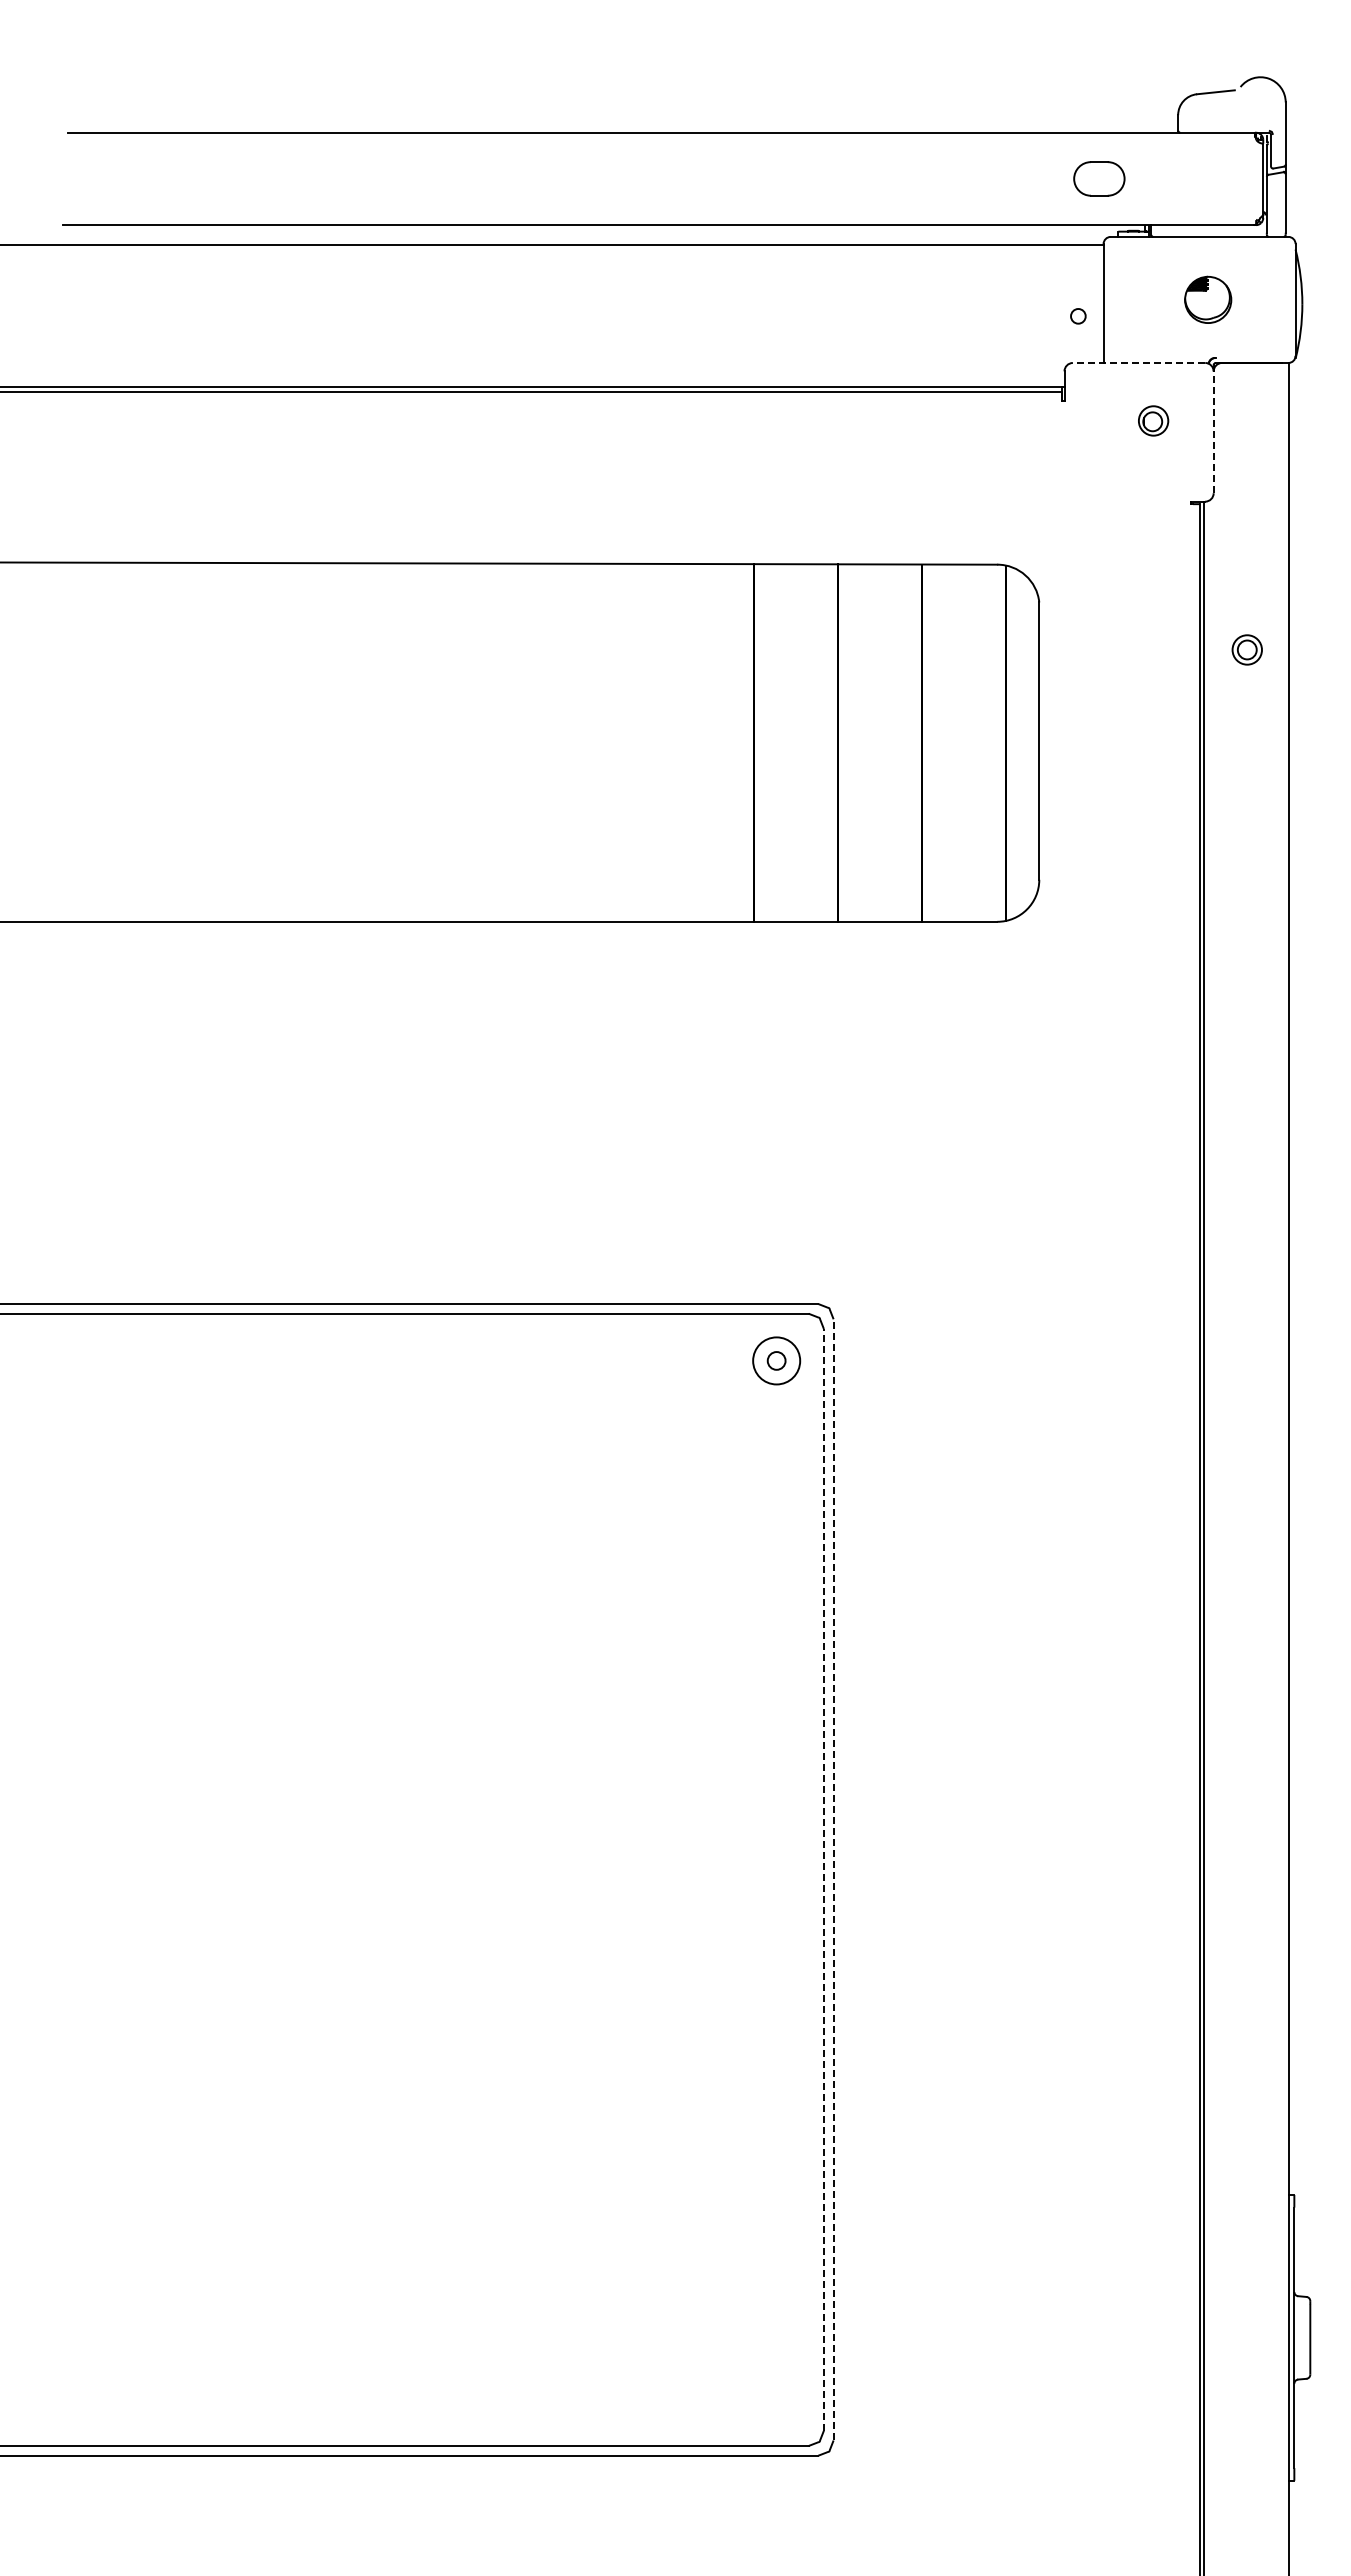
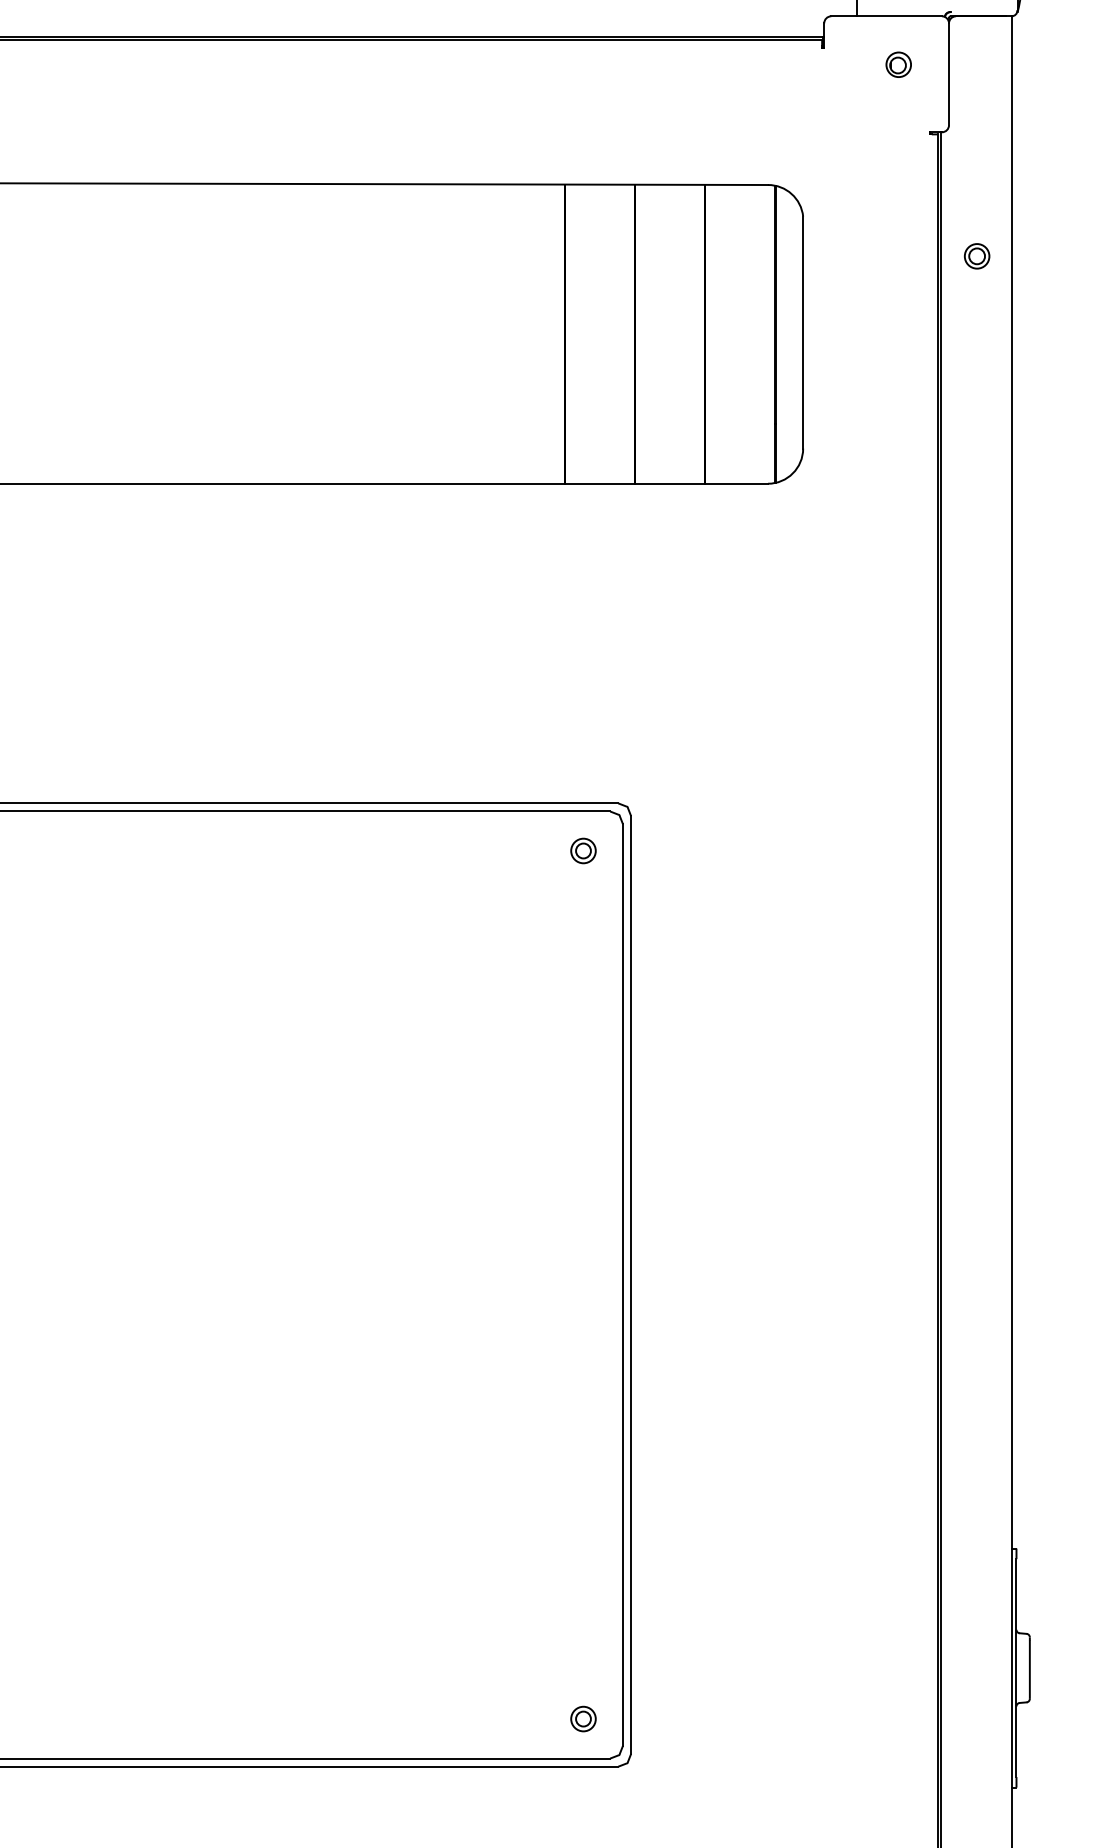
line: (1138, 362) -> (886, 15), dashed -> solid
line: (1213, 432) -> (948, 74), dashed -> solid
circle: (776, 1360) -> (583, 850), size x0.62
line: (823, 1879) -> (622, 1284), dashed -> solid
line: (833, 1879) -> (631, 1284), dashed -> solid
part: (776, 2398) -> (583, 1718), added

